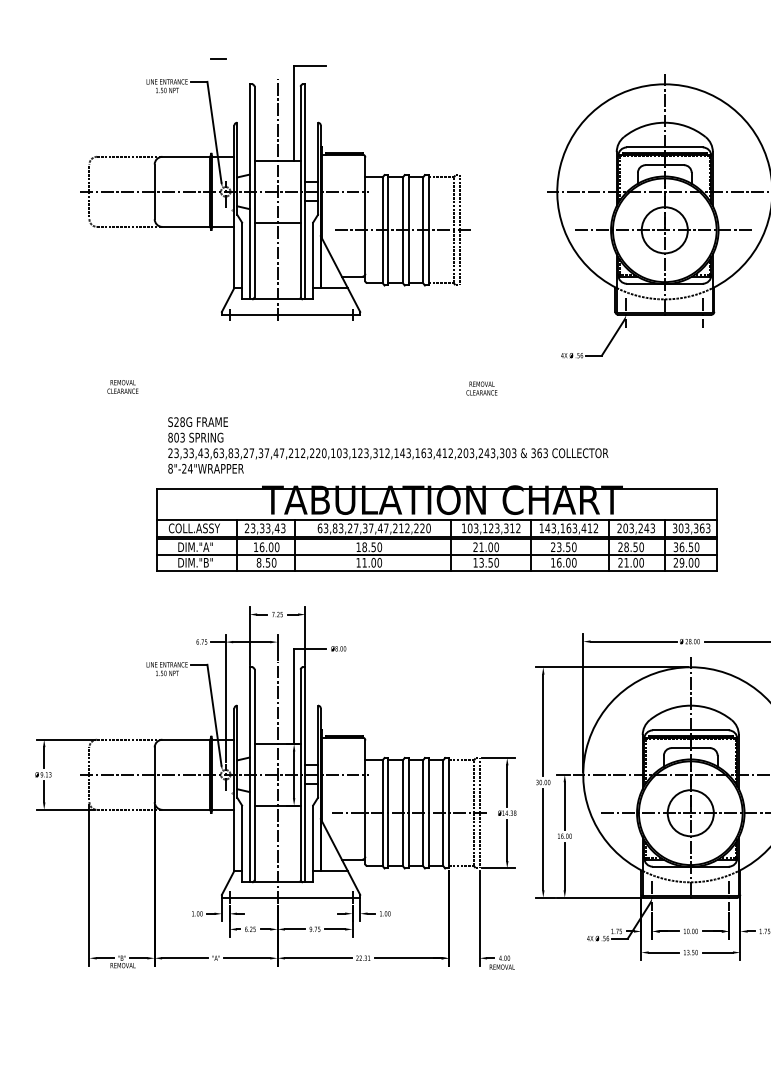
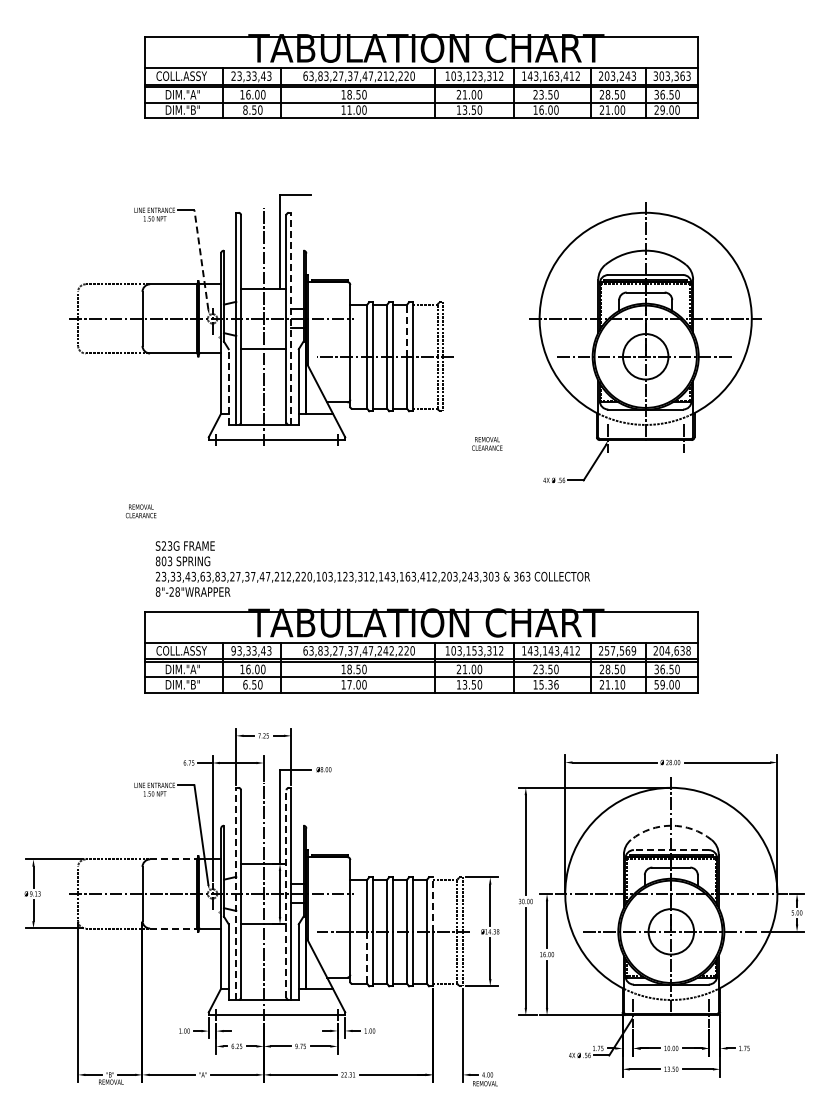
line: (218, 58) -> (205, 187), removed
line: (214, 131) -> (201, 259), solid -> dashed
line: (305, 191) -> (291, 318), solid -> dashed
line: (423, 203) -> (407, 330), solid -> dashed
line: (241, 261) -> (228, 387), solid -> dashed
text: (122, 387) -> (140, 511), moved
text: (482, 388) -> (487, 443), moved
text: (182, 421) -> (169, 545), S28G -> S23G
text: (190, 468) -> (177, 591), 8"-24"WRAPPER -> 8"-28"WRAPPER
text: (246, 528) -> (233, 650), 23,33,43 -> 93,33,43
text: (401, 528) -> (385, 650), 63,83,27,37,47,212,220 -> 63,83,27,37,47,242,220
text: (491, 528) -> (474, 650), 103,123,312 -> 103,153,312
text: (568, 528) -> (550, 650), 143,163,412 -> 143,143,412
text: (639, 528) -> (620, 650), 203,243 -> 257,569
text: (690, 528) -> (671, 650), 303,363 -> 204,638
text: (259, 562) -> (245, 684), 8.50 -> 6.50
text: (364, 562) -> (349, 684), 11.00 -> 17.00
text: (566, 562) -> (548, 684), 16.00 -> 15.36
text: (635, 562) -> (616, 684), 21.00 -> 21.10
text: (675, 562) -> (656, 684), 29.00 -> 59.00
arc: (690, 705) -> (671, 825), solid -> dashed
line: (689, 730) -> (670, 850), solid -> dashed
line: (186, 739) -> (173, 859), solid -> dashed
line: (249, 774) -> (236, 893), solid -> dashed
line: (300, 774) -> (286, 893), solid -> dashed
line: (448, 785) -> (432, 904), solid -> dashed
line: (186, 809) -> (173, 928), solid -> dashed
line: (382, 840) -> (367, 958), solid -> dashed

